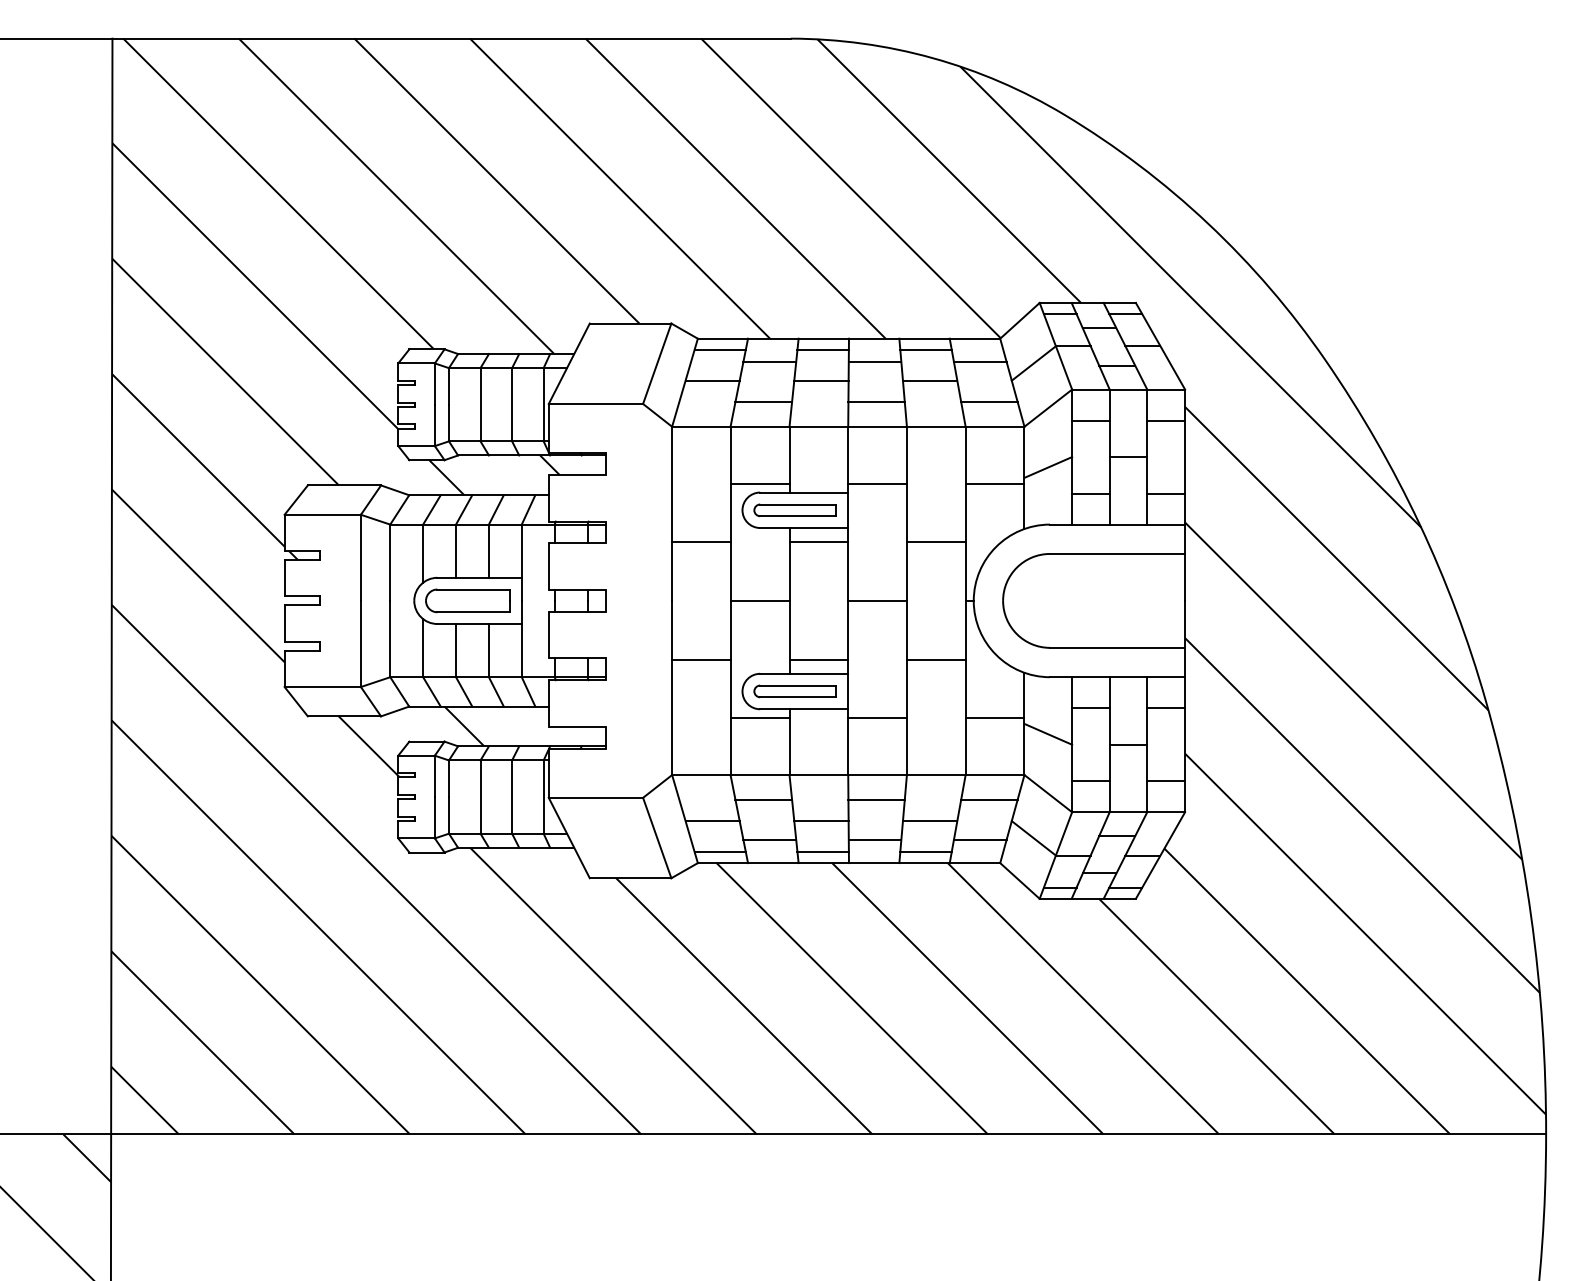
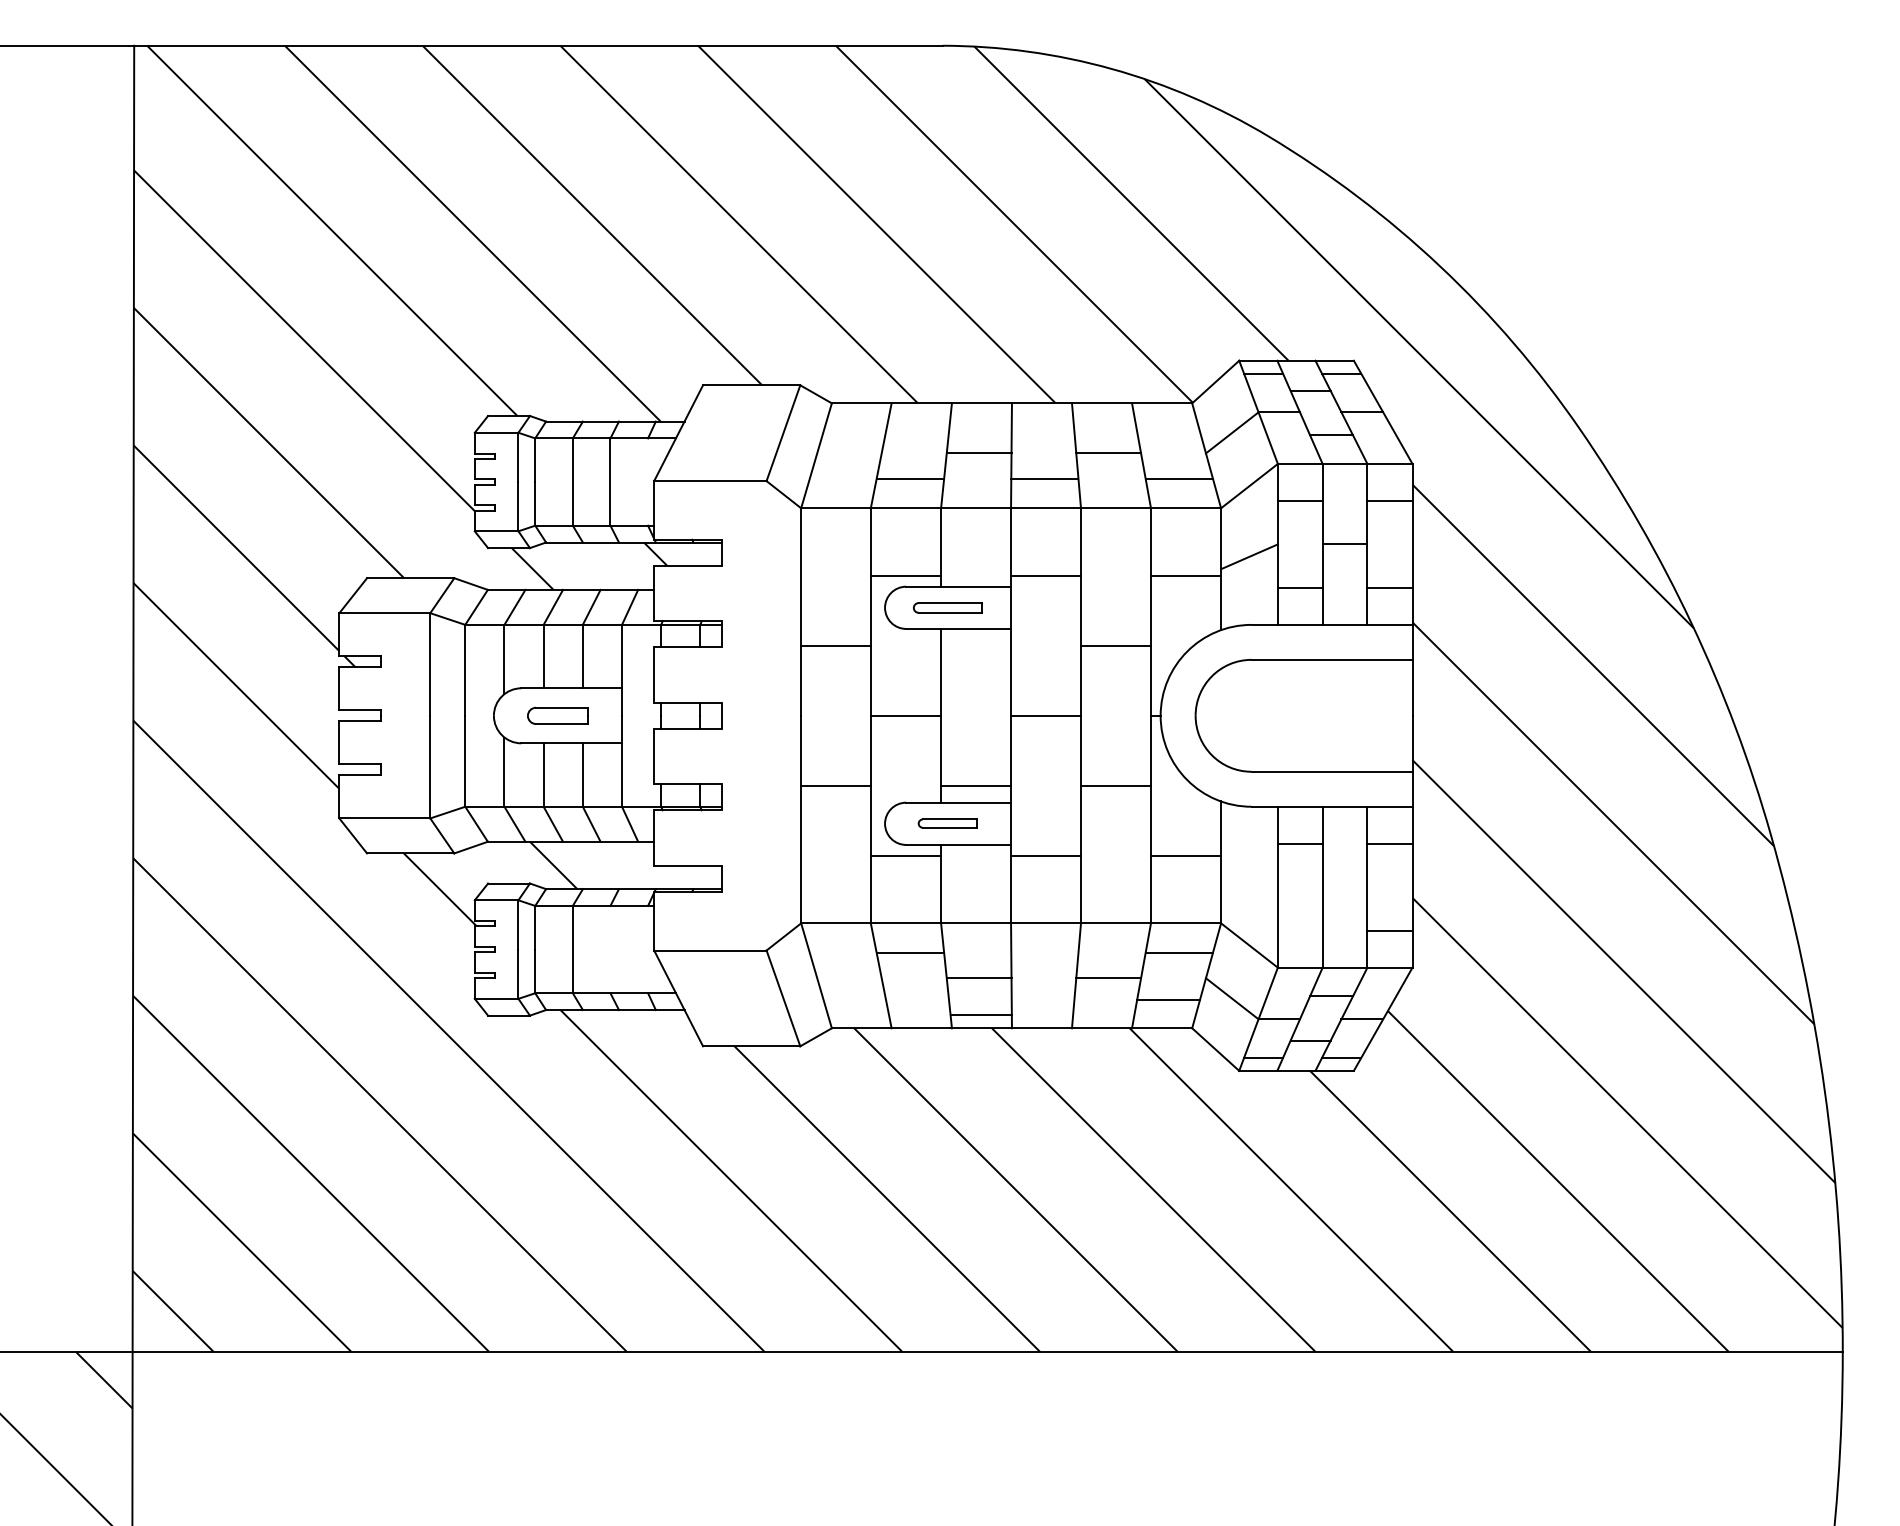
line: (720, 349) -> (858, 416), removed
line: (822, 349) -> (980, 416), removed
line: (925, 349) -> (1103, 416), removed
line: (769, 362) -> (917, 431), removed
line: (874, 362) -> (1042, 431), removed
line: (980, 362) -> (1168, 431), removed
line: (712, 380) -> (849, 453), removed
line: (544, 404) -> (648, 481), removed
part: (794, 510) -> (947, 607), size x0.7
line: (819, 541) -> (976, 645), removed
part: (467, 600) -> (557, 715), size x0.6
part: (794, 691) -> (947, 823), size x0.6
line: (1048, 734) -> (1249, 874), removed
line: (1128, 744) -> (1344, 887), removed
line: (1090, 781) -> (1299, 930), removed
line: (512, 796) -> (610, 949), removed
line: (544, 796) -> (648, 949), removed
line: (876, 799) -> (1044, 952), removed
line: (712, 821) -> (849, 978), removed
line: (769, 839) -> (917, 1000), removed
line: (874, 839) -> (1042, 1000), removed
line: (720, 852) -> (858, 1015), removed
line: (925, 852) -> (1103, 1015), removed

